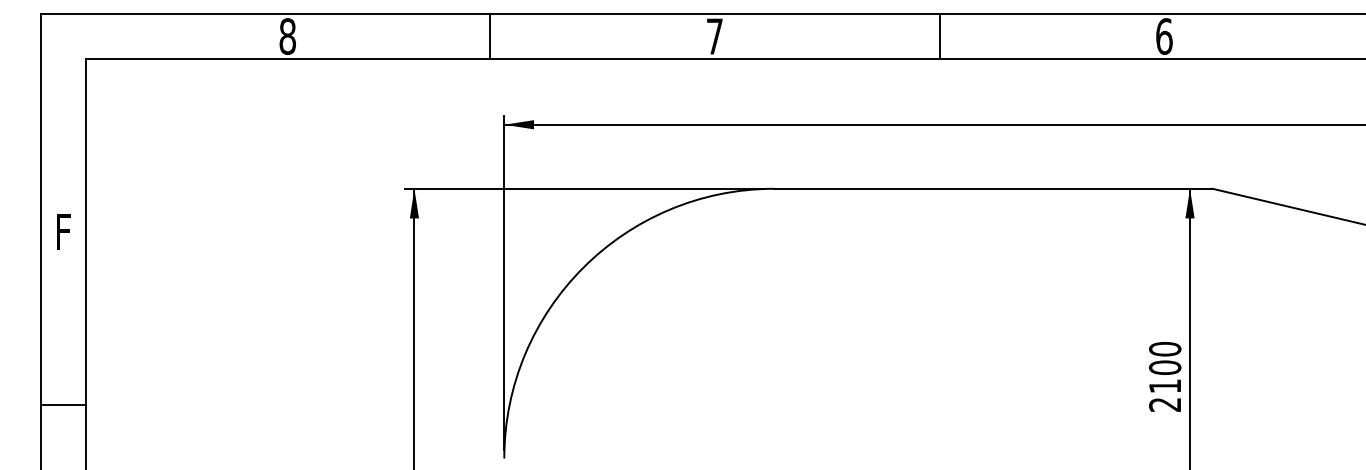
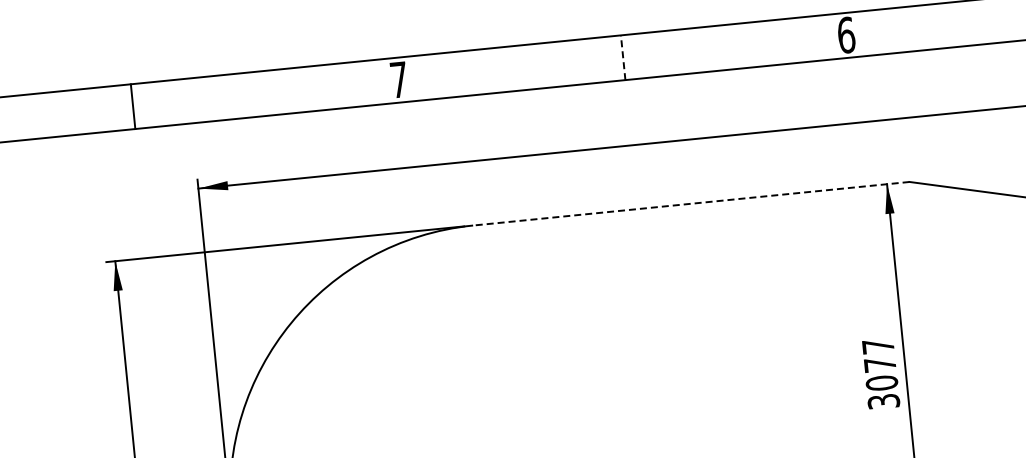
line: (490, 36) -> (133, 106), moved
line: (940, 36) -> (623, 57), solid -> dashed
line: (992, 188) -> (690, 203), solid -> dashed
text: (1165, 376) -> (881, 373), 2100 -> 3077

